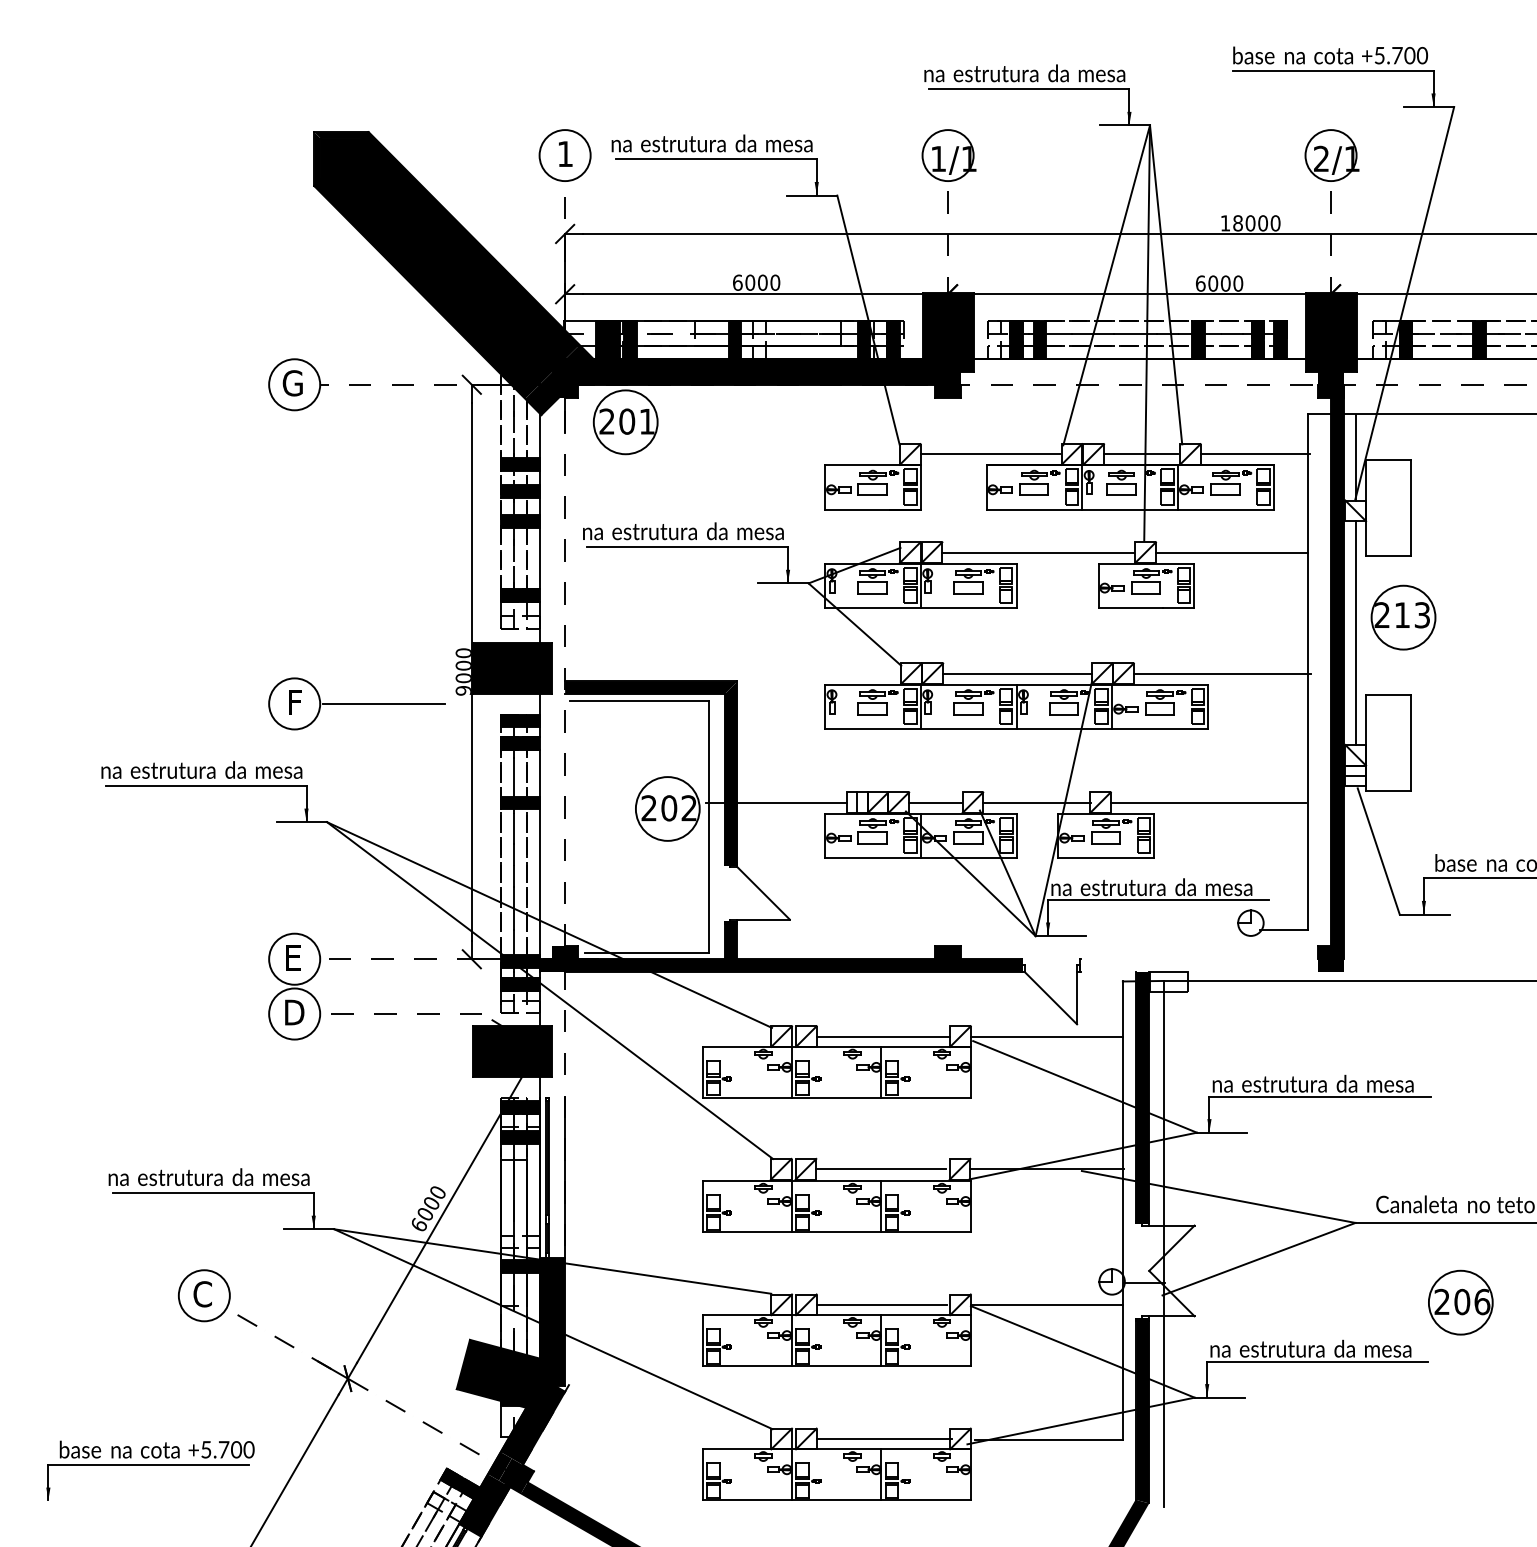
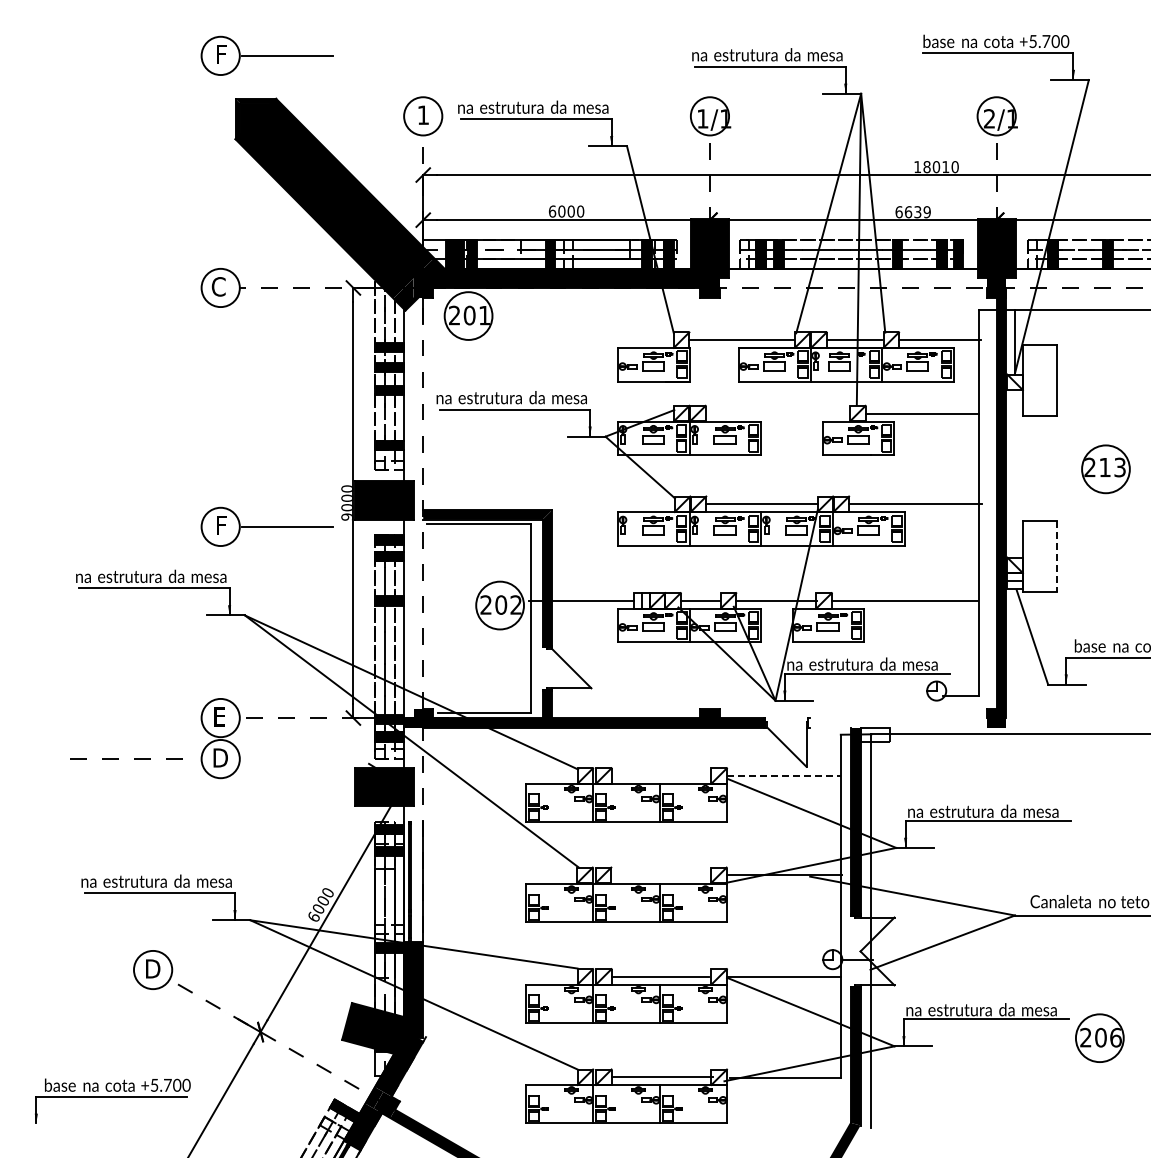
part: (355, 74) -> (266, 55), added
text: (1262, 223) -> (945, 167), 18000 -> 18010
text: (1225, 284) -> (917, 212), 6000 -> 6639
text: (298, 382) -> (223, 286), G -> C
line: (1038, 552) -> (777, 413), removed
part: (1402, 617) -> (1105, 469), moved
line: (1356, 632) -> (1015, 473), removed
line: (1410, 743) -> (1056, 556), solid -> dashed
line: (395, 1013) -> (118, 758), moved
line: (883, 1035) -> (661, 775), removed
line: (1046, 1035) -> (783, 775), solid -> dashed
line: (880, 1169) -> (659, 875), removed
text: (203, 1293) -> (152, 968), C -> D
part: (1460, 1301) -> (1099, 1037), moved

